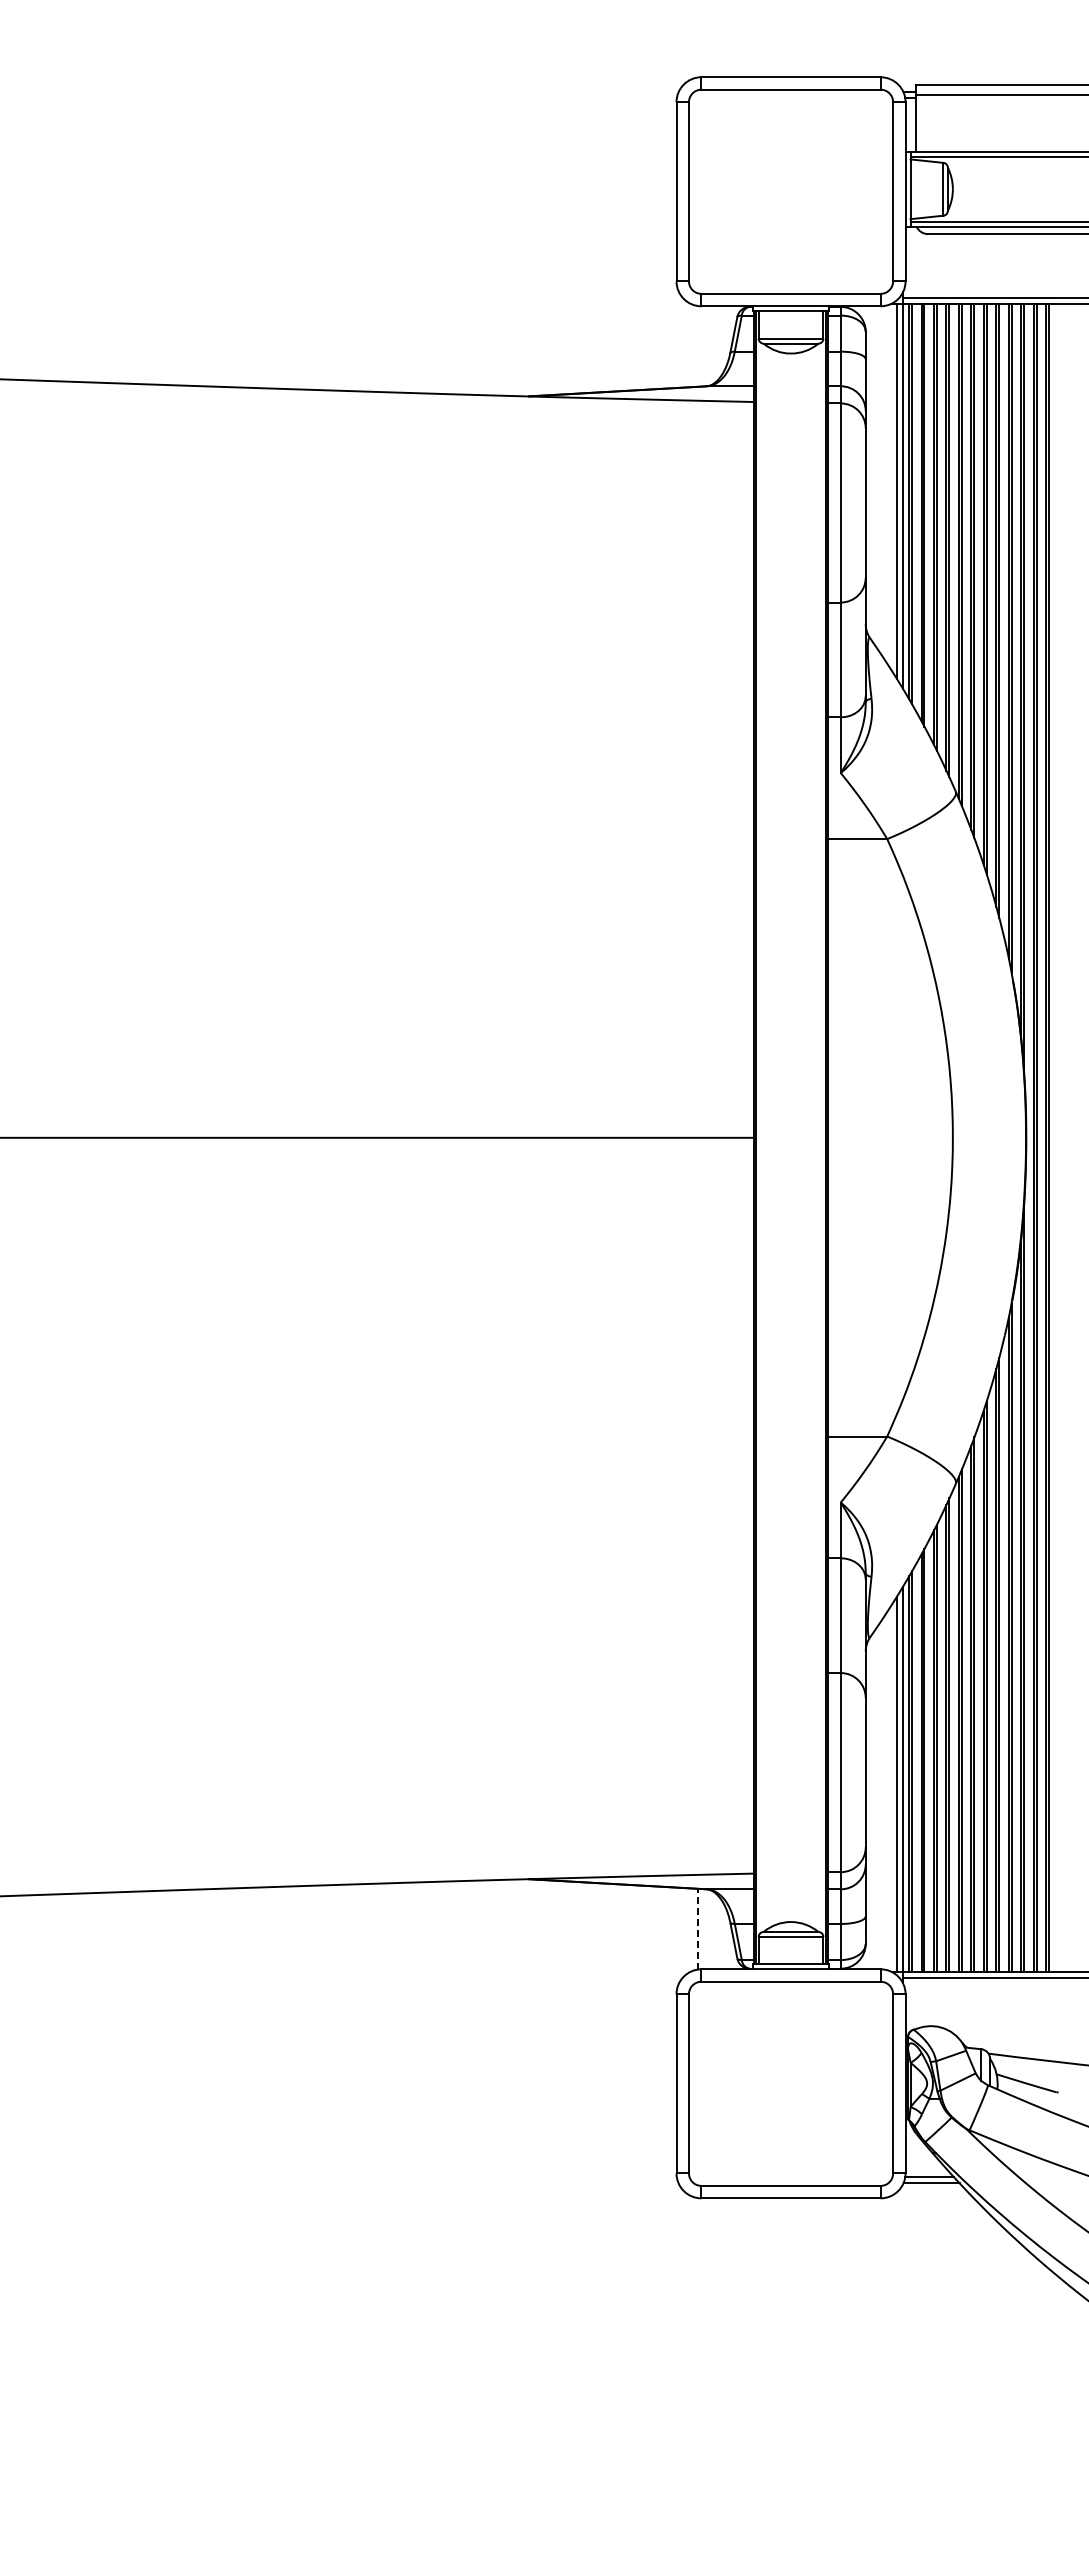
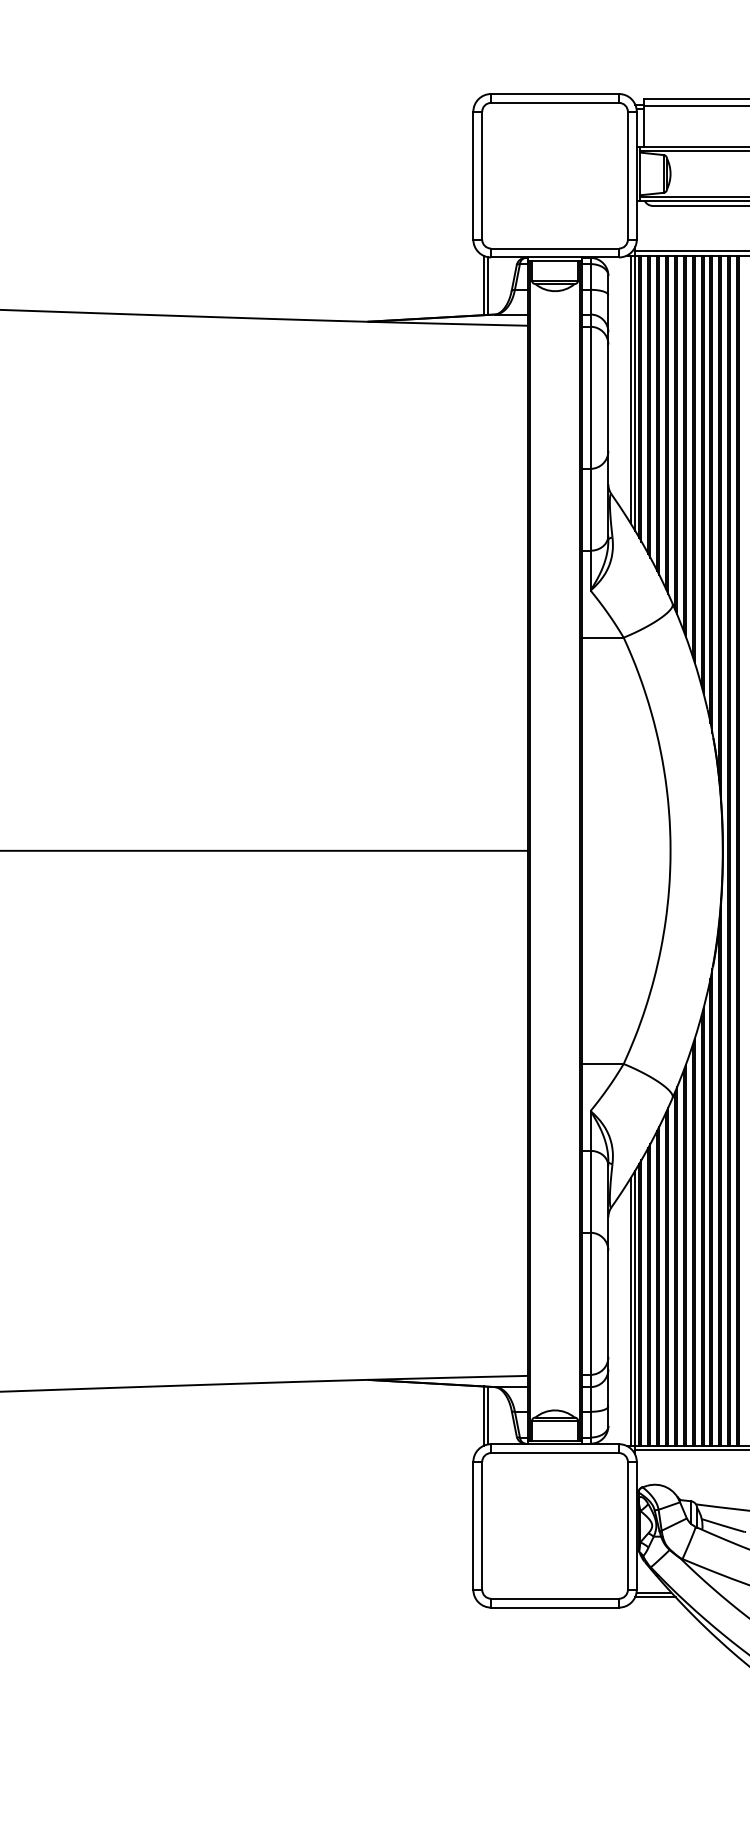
line: (691, 345) -> (484, 285), added
line: (697, 346) -> (488, 286), added
line: (697, 1928) -> (488, 1415), dashed -> solid
line: (691, 1929) -> (484, 1415), added

